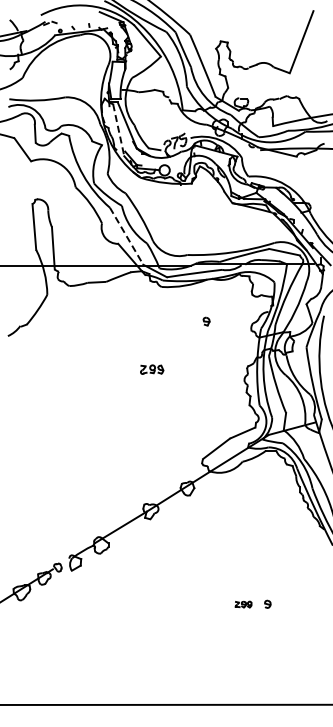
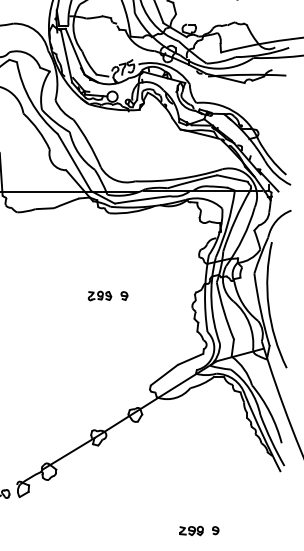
line: (118, 130) -> (66, 56), dashed -> solid
line: (126, 236) -> (74, 162), dashed -> solid
part: (206, 321) -> (124, 295), moved
part: (243, 604) -> (191, 530), size x1.43

